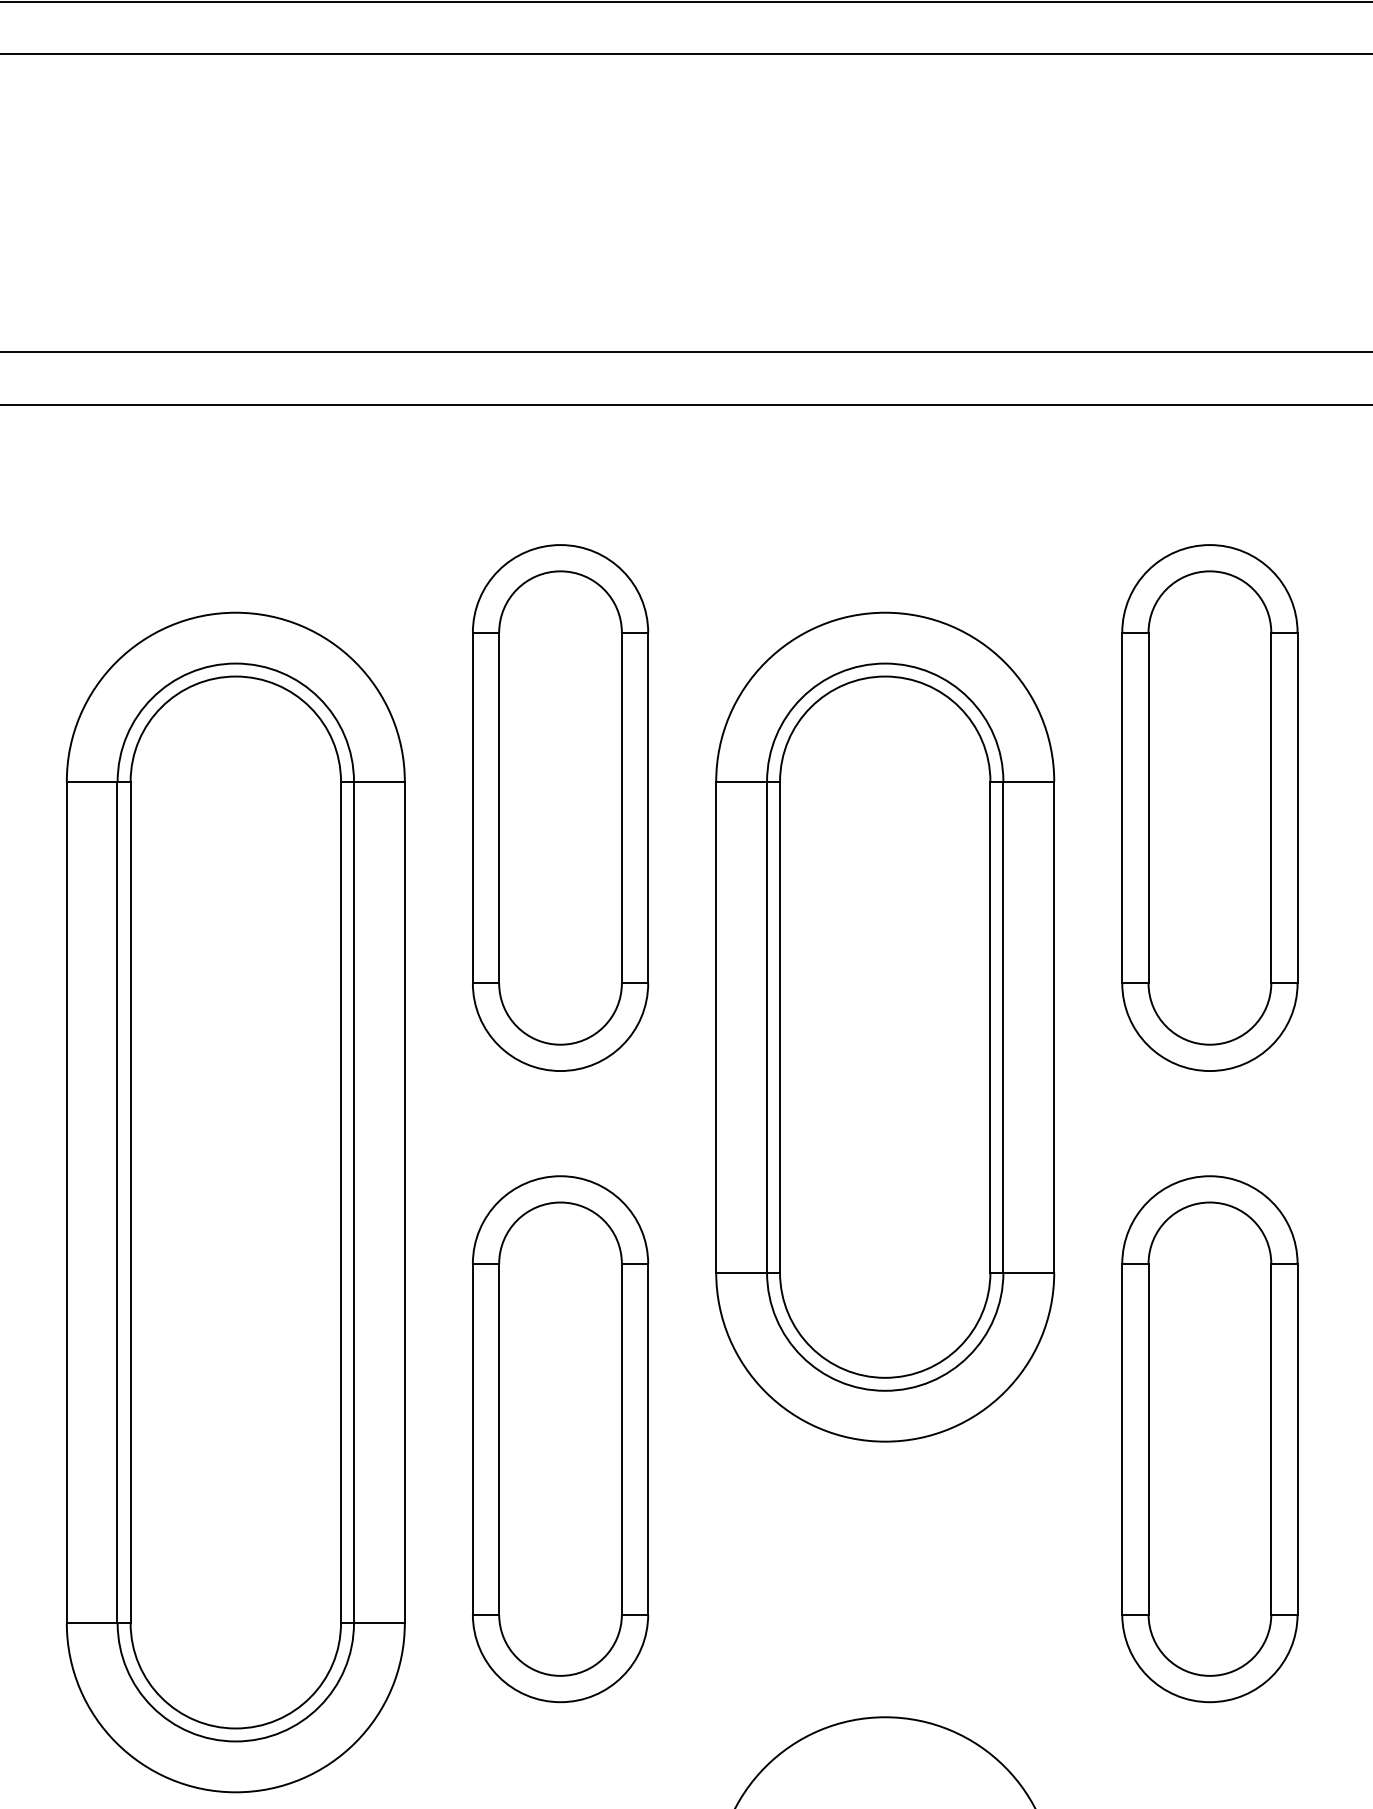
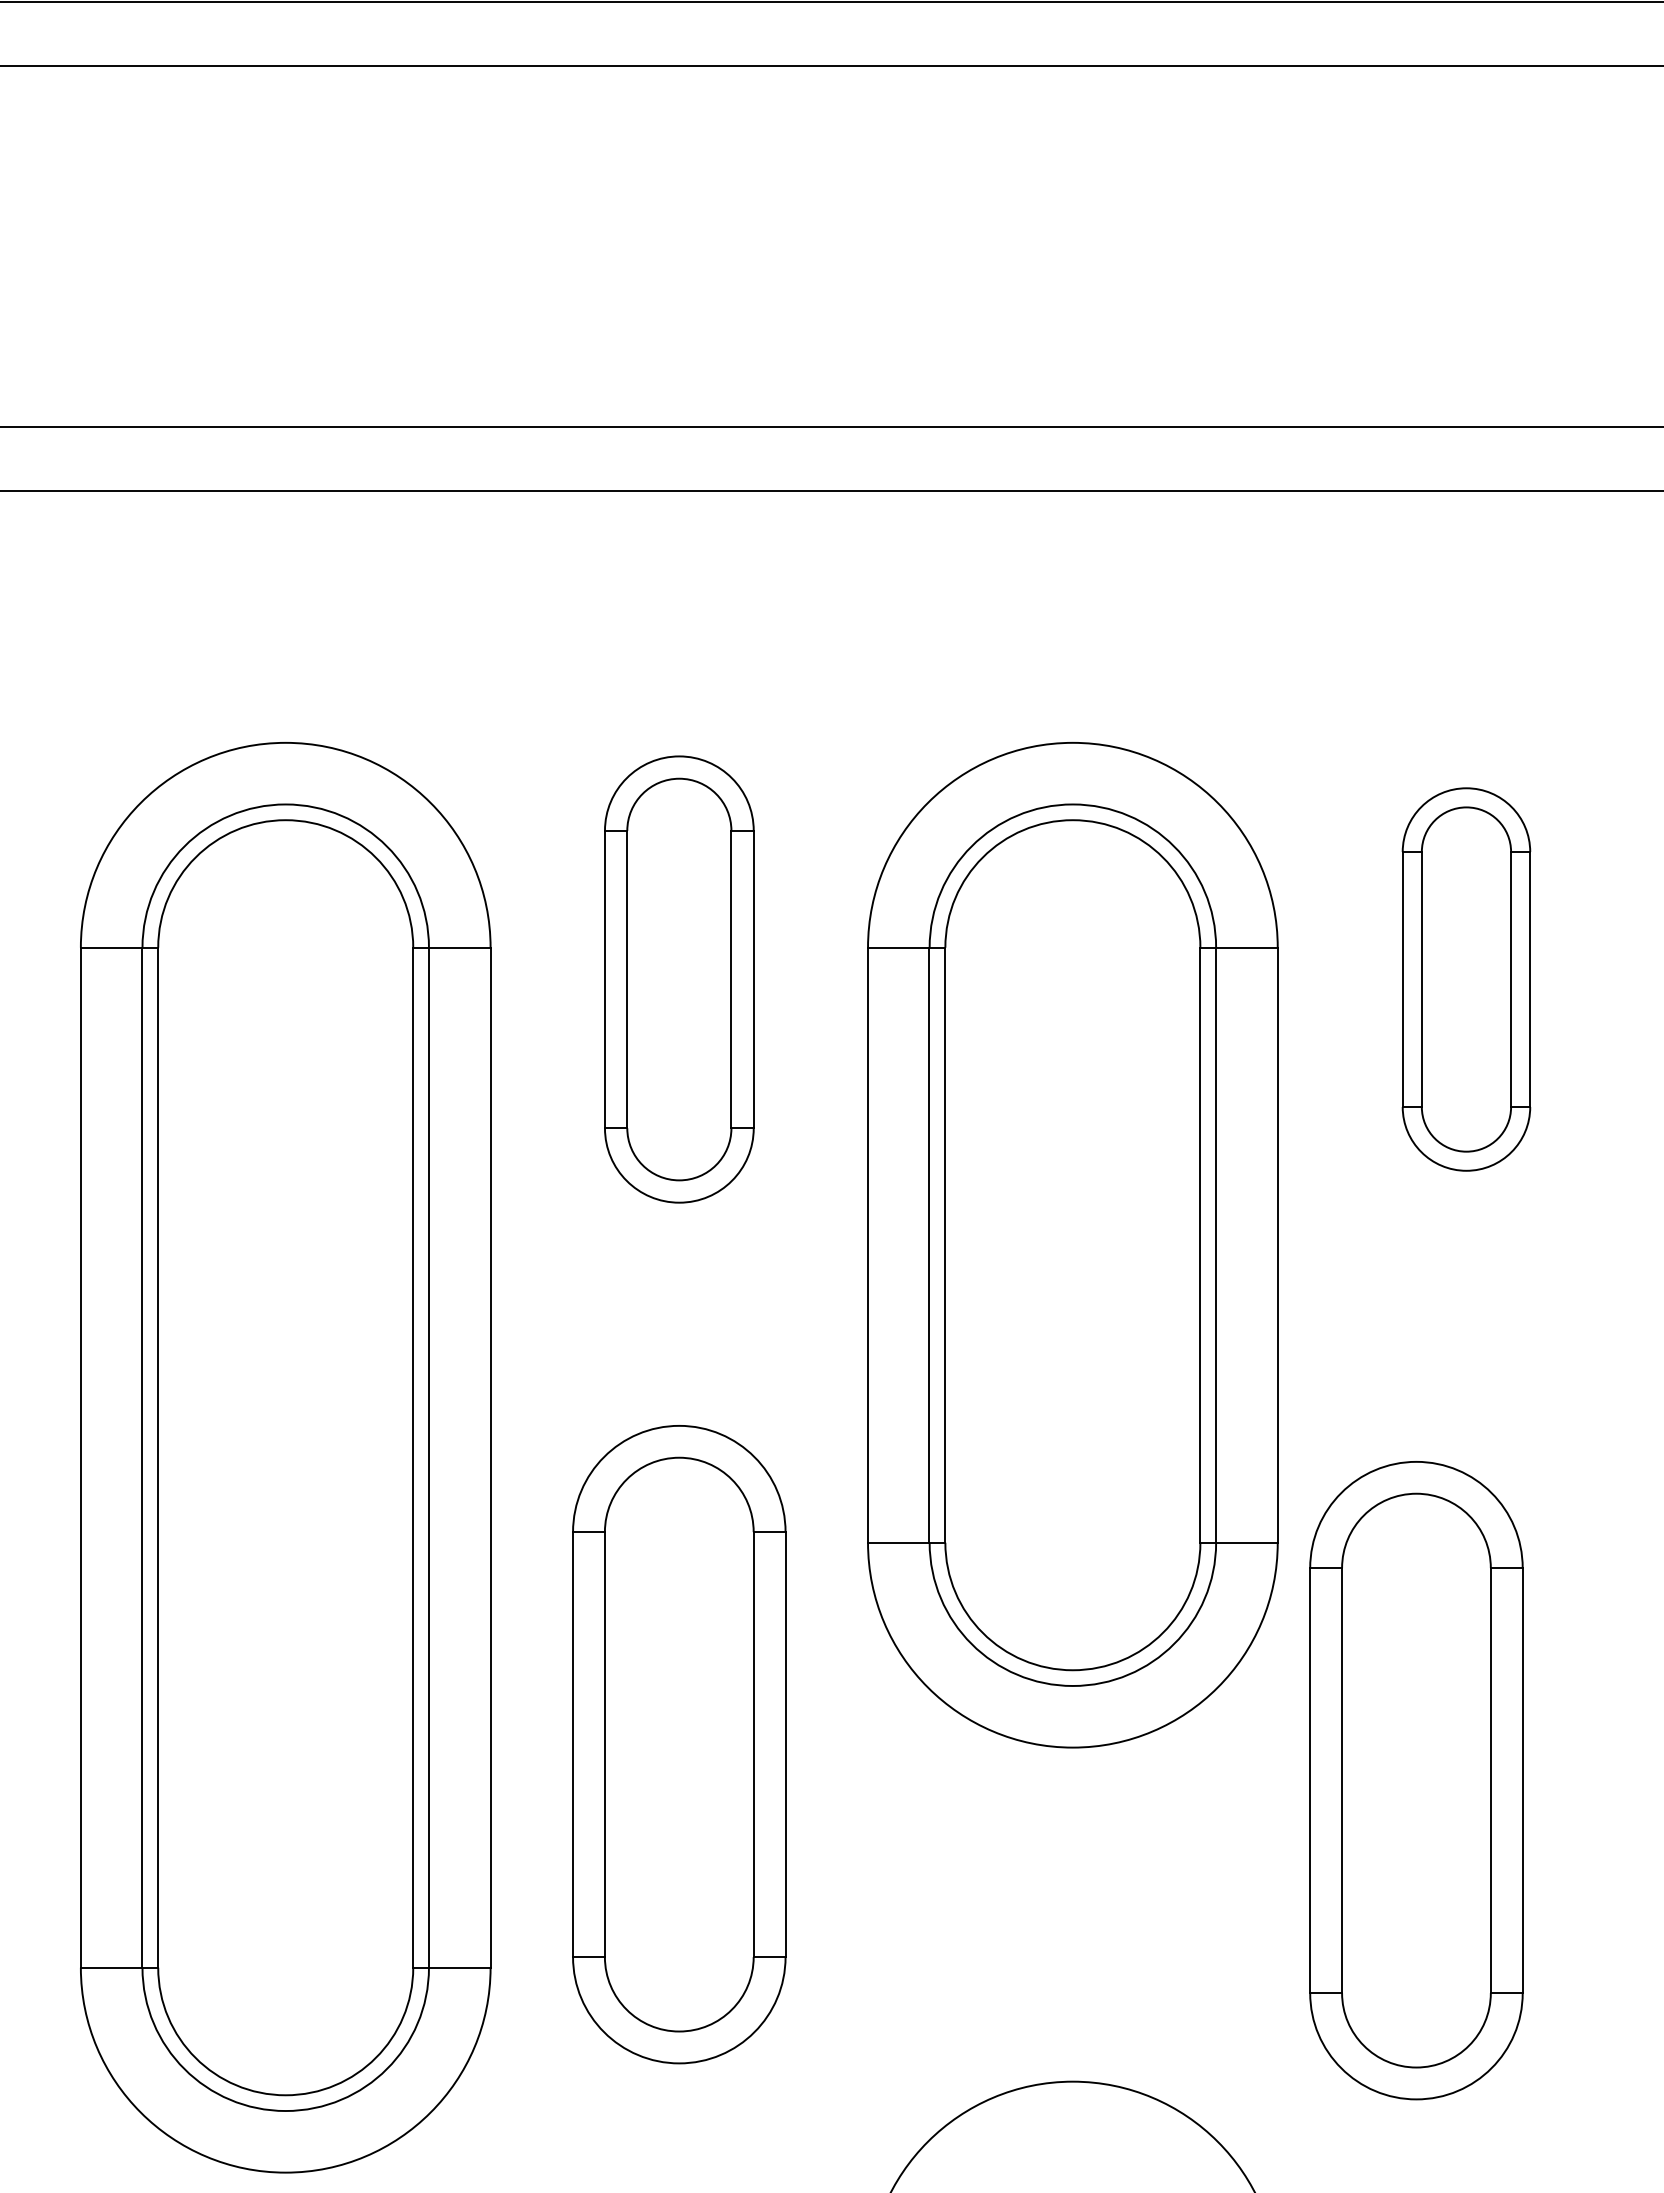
part: (560, 807) -> (679, 979), size x0.7
part: (1209, 807) -> (1466, 979), size x0.6
part: (1209, 1439) -> (1416, 1780), moved

